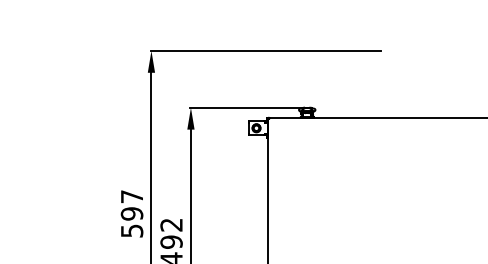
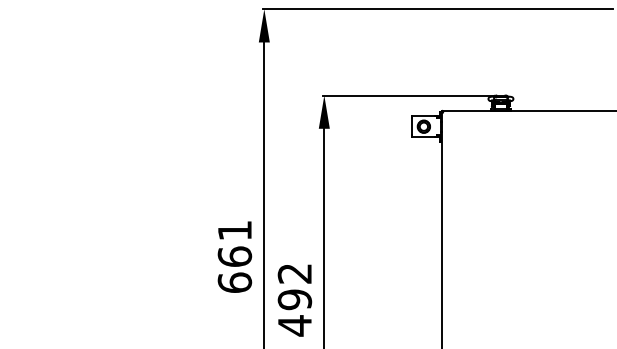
text: (131, 213) -> (234, 256), 597 -> 661

